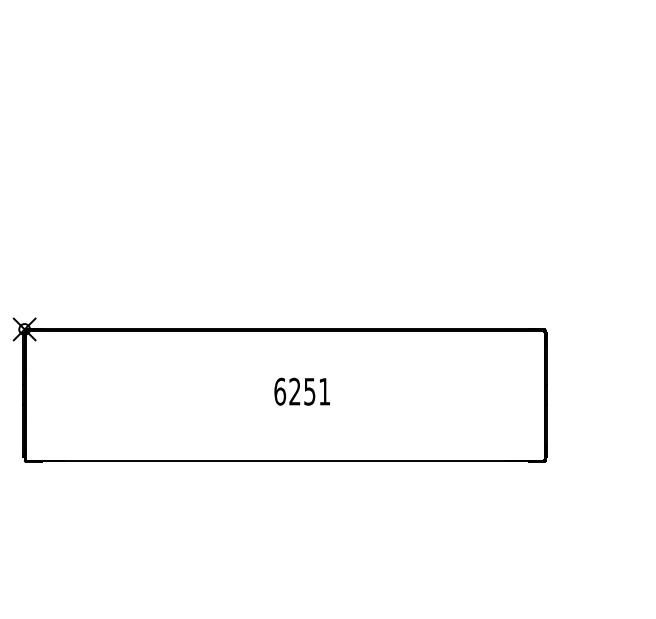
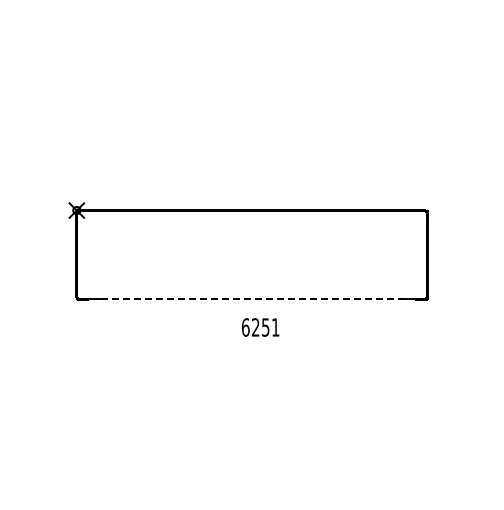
text: (302, 391) -> (260, 327), moved
line: (284, 460) -> (251, 298), solid -> dashed

